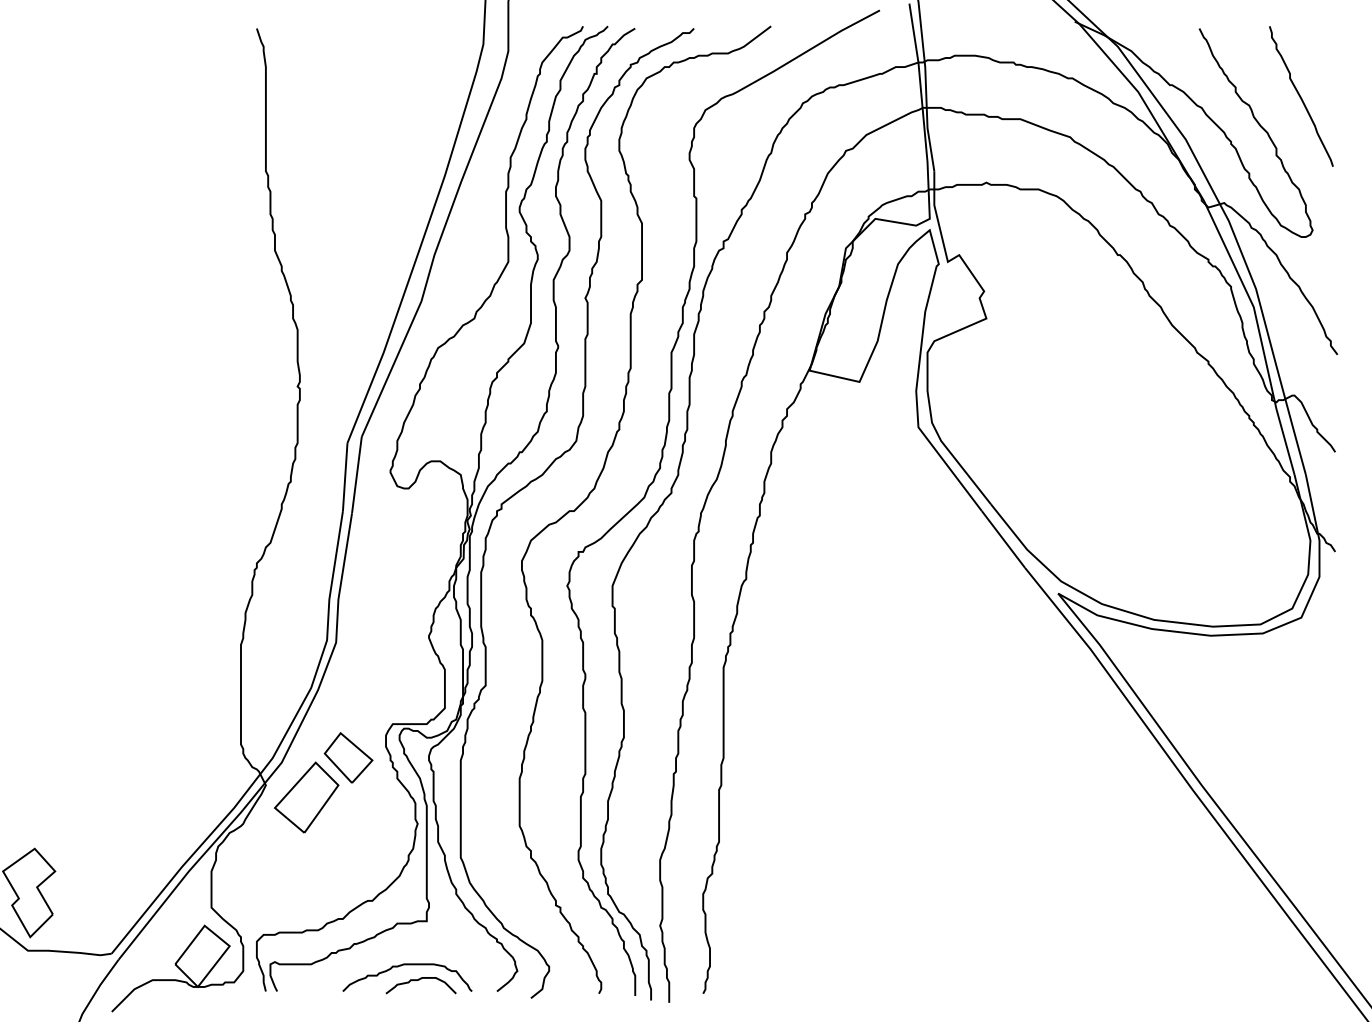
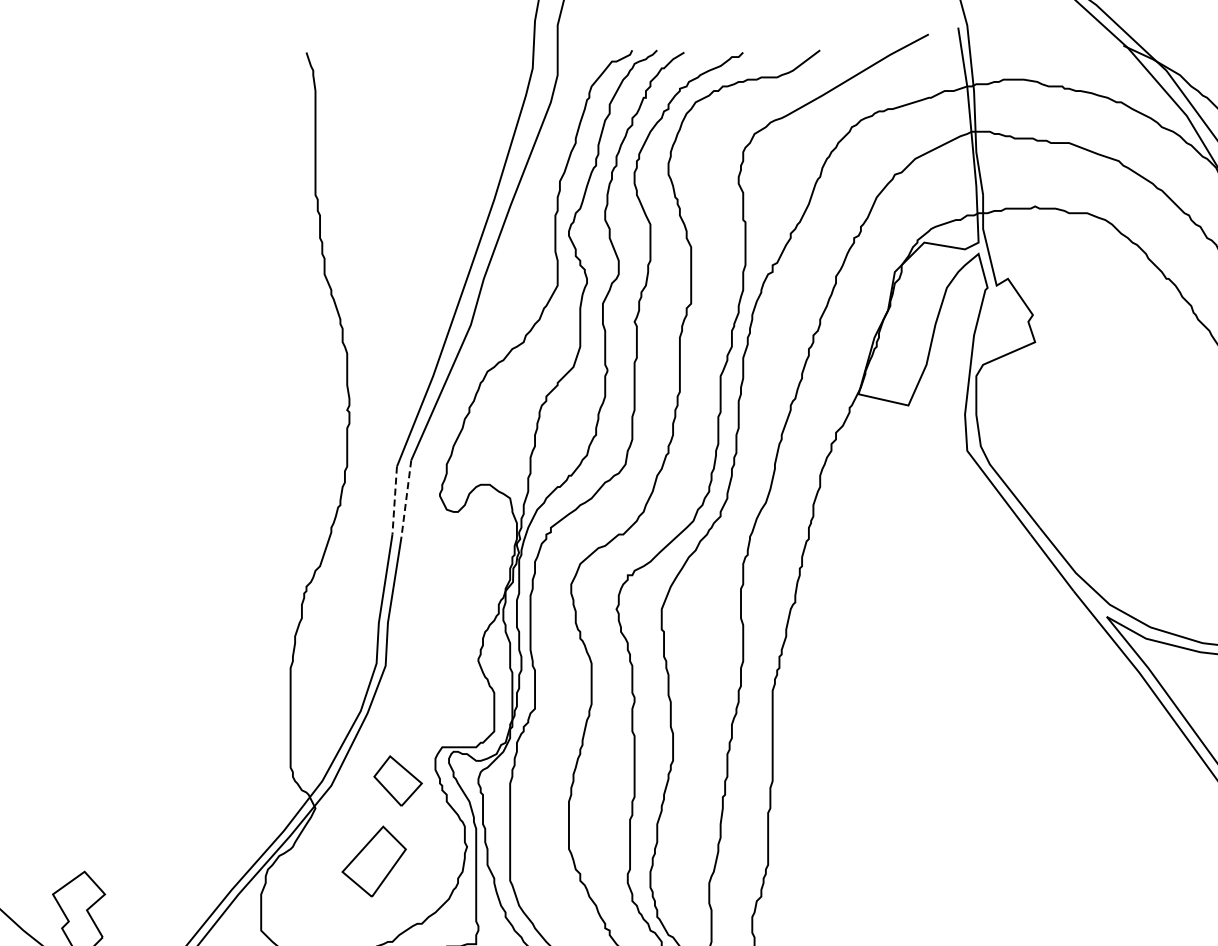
line: (356, 475) -> (405, 498), solid -> dashed
line: (345, 477) -> (395, 500), solid -> dashed
part: (306, 797) -> (374, 861), moved

